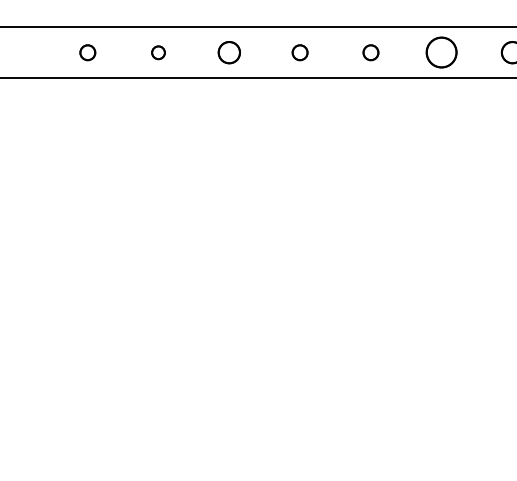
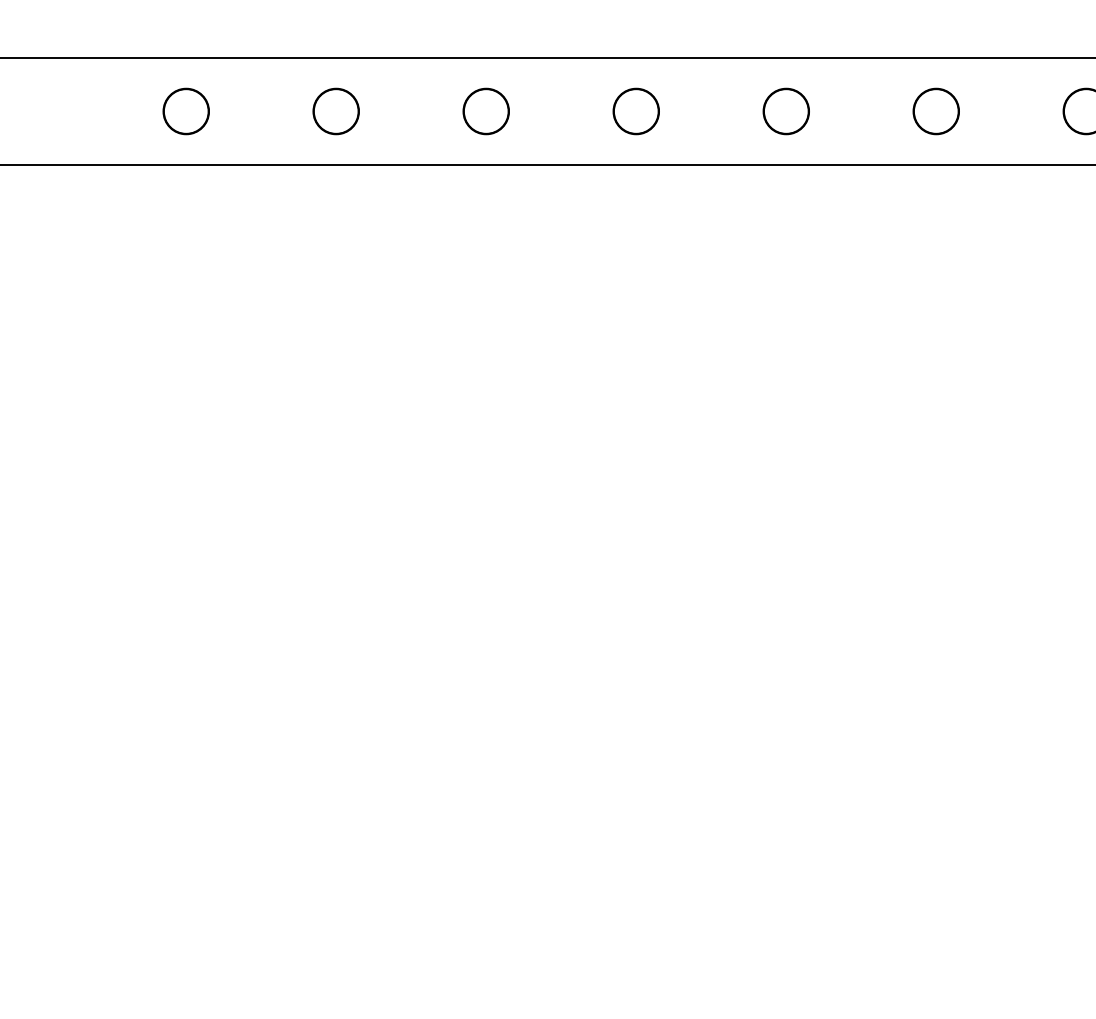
circle: (87, 52) -> (185, 111), size x1.43
part: (158, 52) -> (336, 111), size x1.67
circle: (299, 52) -> (634, 111), size x1.43
circle: (370, 52) -> (785, 111), size x1.43
circle: (441, 52) -> (935, 111), size x0.71

